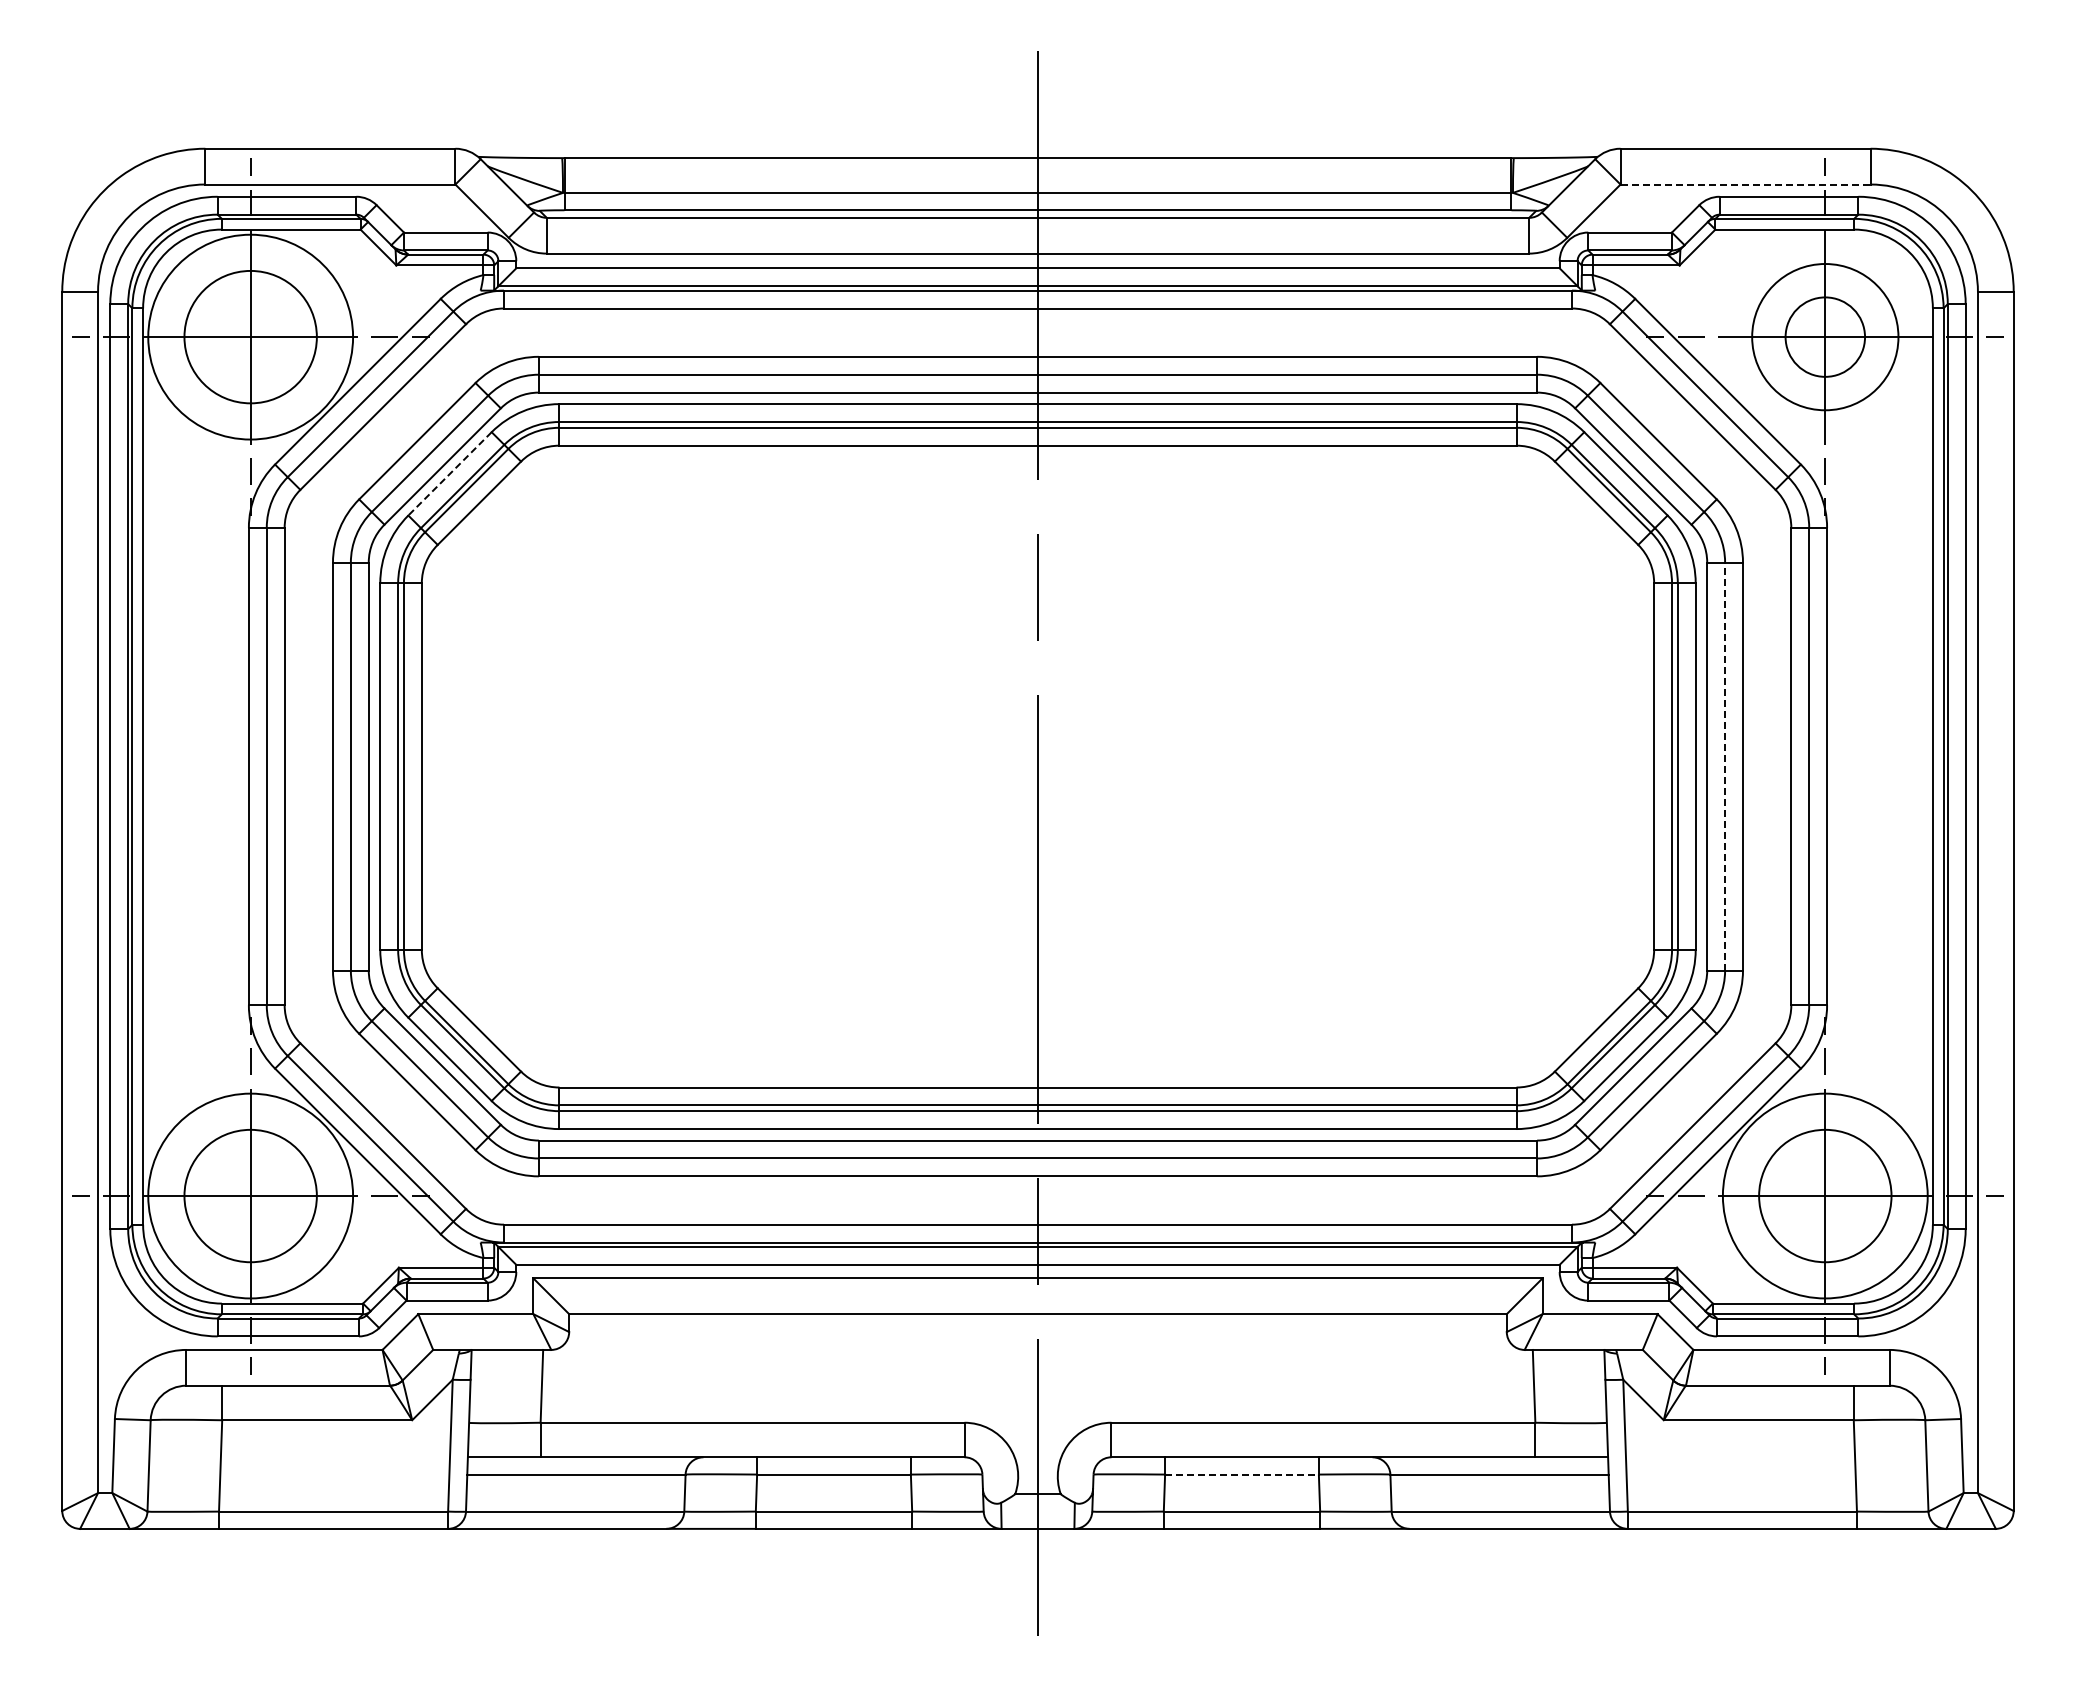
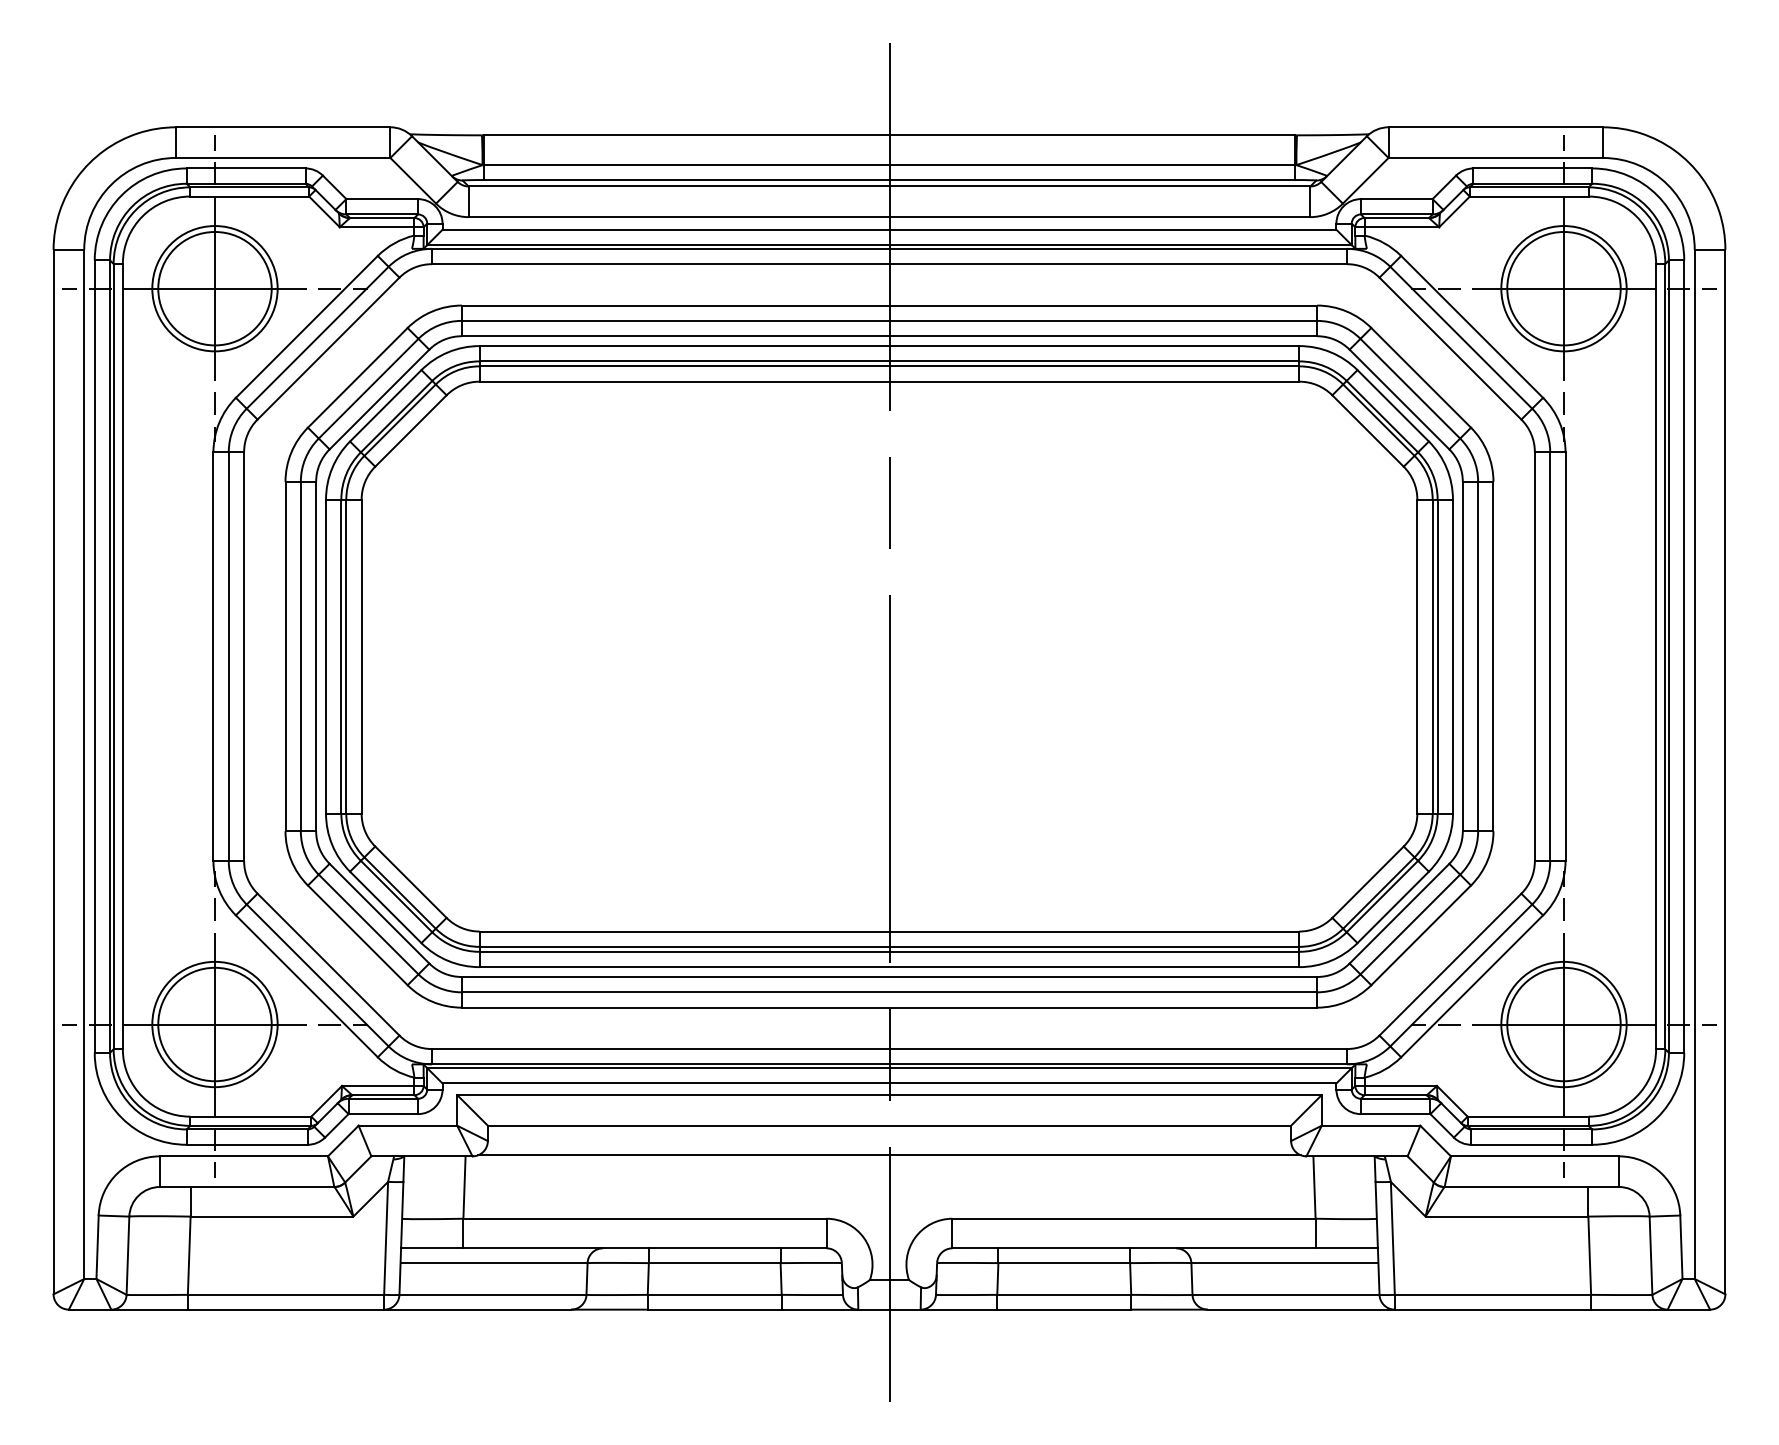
line: (1746, 184) -> (1496, 157), dashed -> solid
circle: (1825, 336) -> (1564, 288), size x1.67
circle: (250, 337) -> (214, 289), size x0.71
line: (450, 473) -> (386, 405), dashed -> solid
line: (1725, 766) -> (1478, 656), dashed -> solid
circle: (250, 1195) -> (214, 1024), size x0.71
circle: (1825, 1195) -> (1564, 1024), size x0.71
line: (1037, 1348) -> (889, 1155), added
line: (1241, 1474) -> (1063, 1263), dashed -> solid

